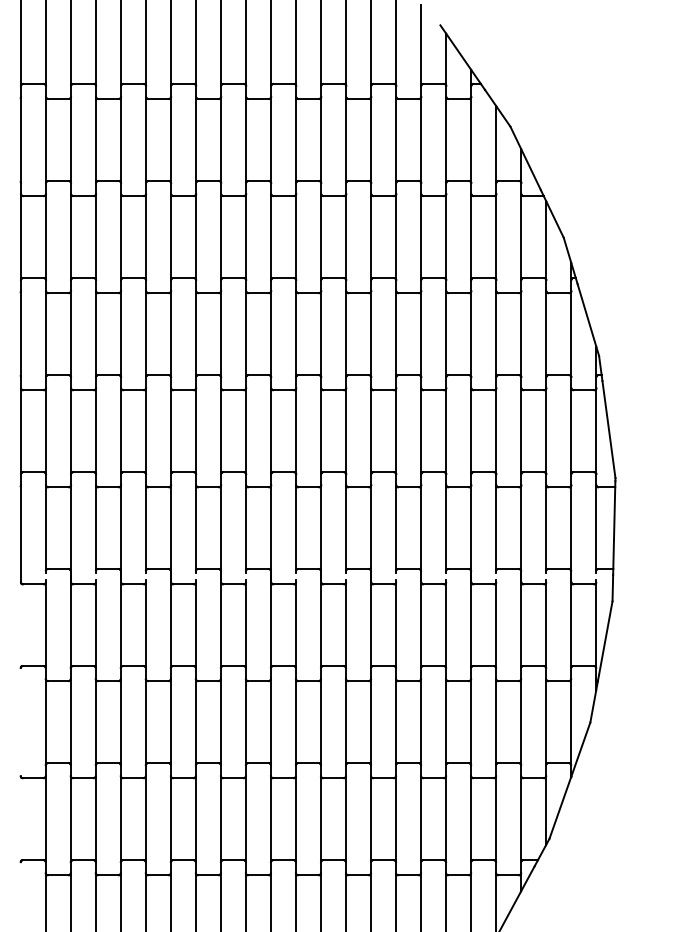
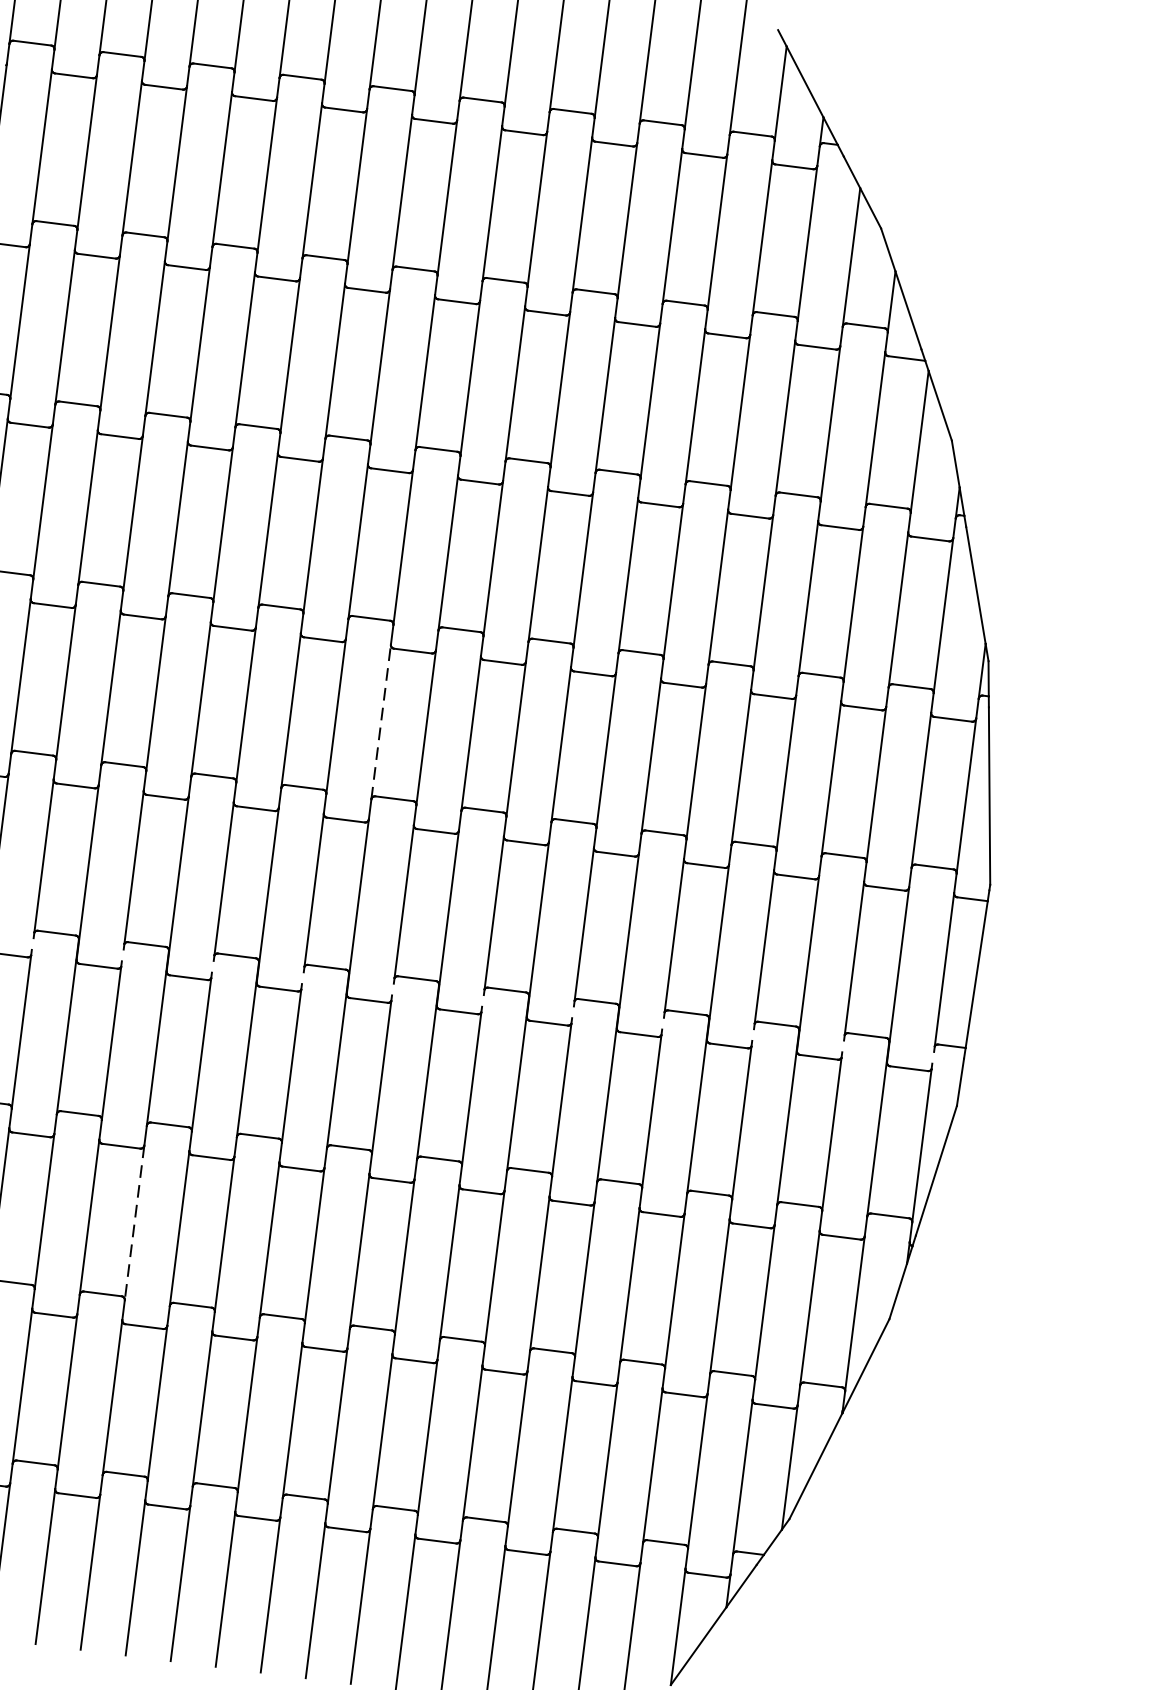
line: (271, 430) -> (381, 720), solid -> dashed
line: (170, 722) -> (133, 1223), solid -> dashed

